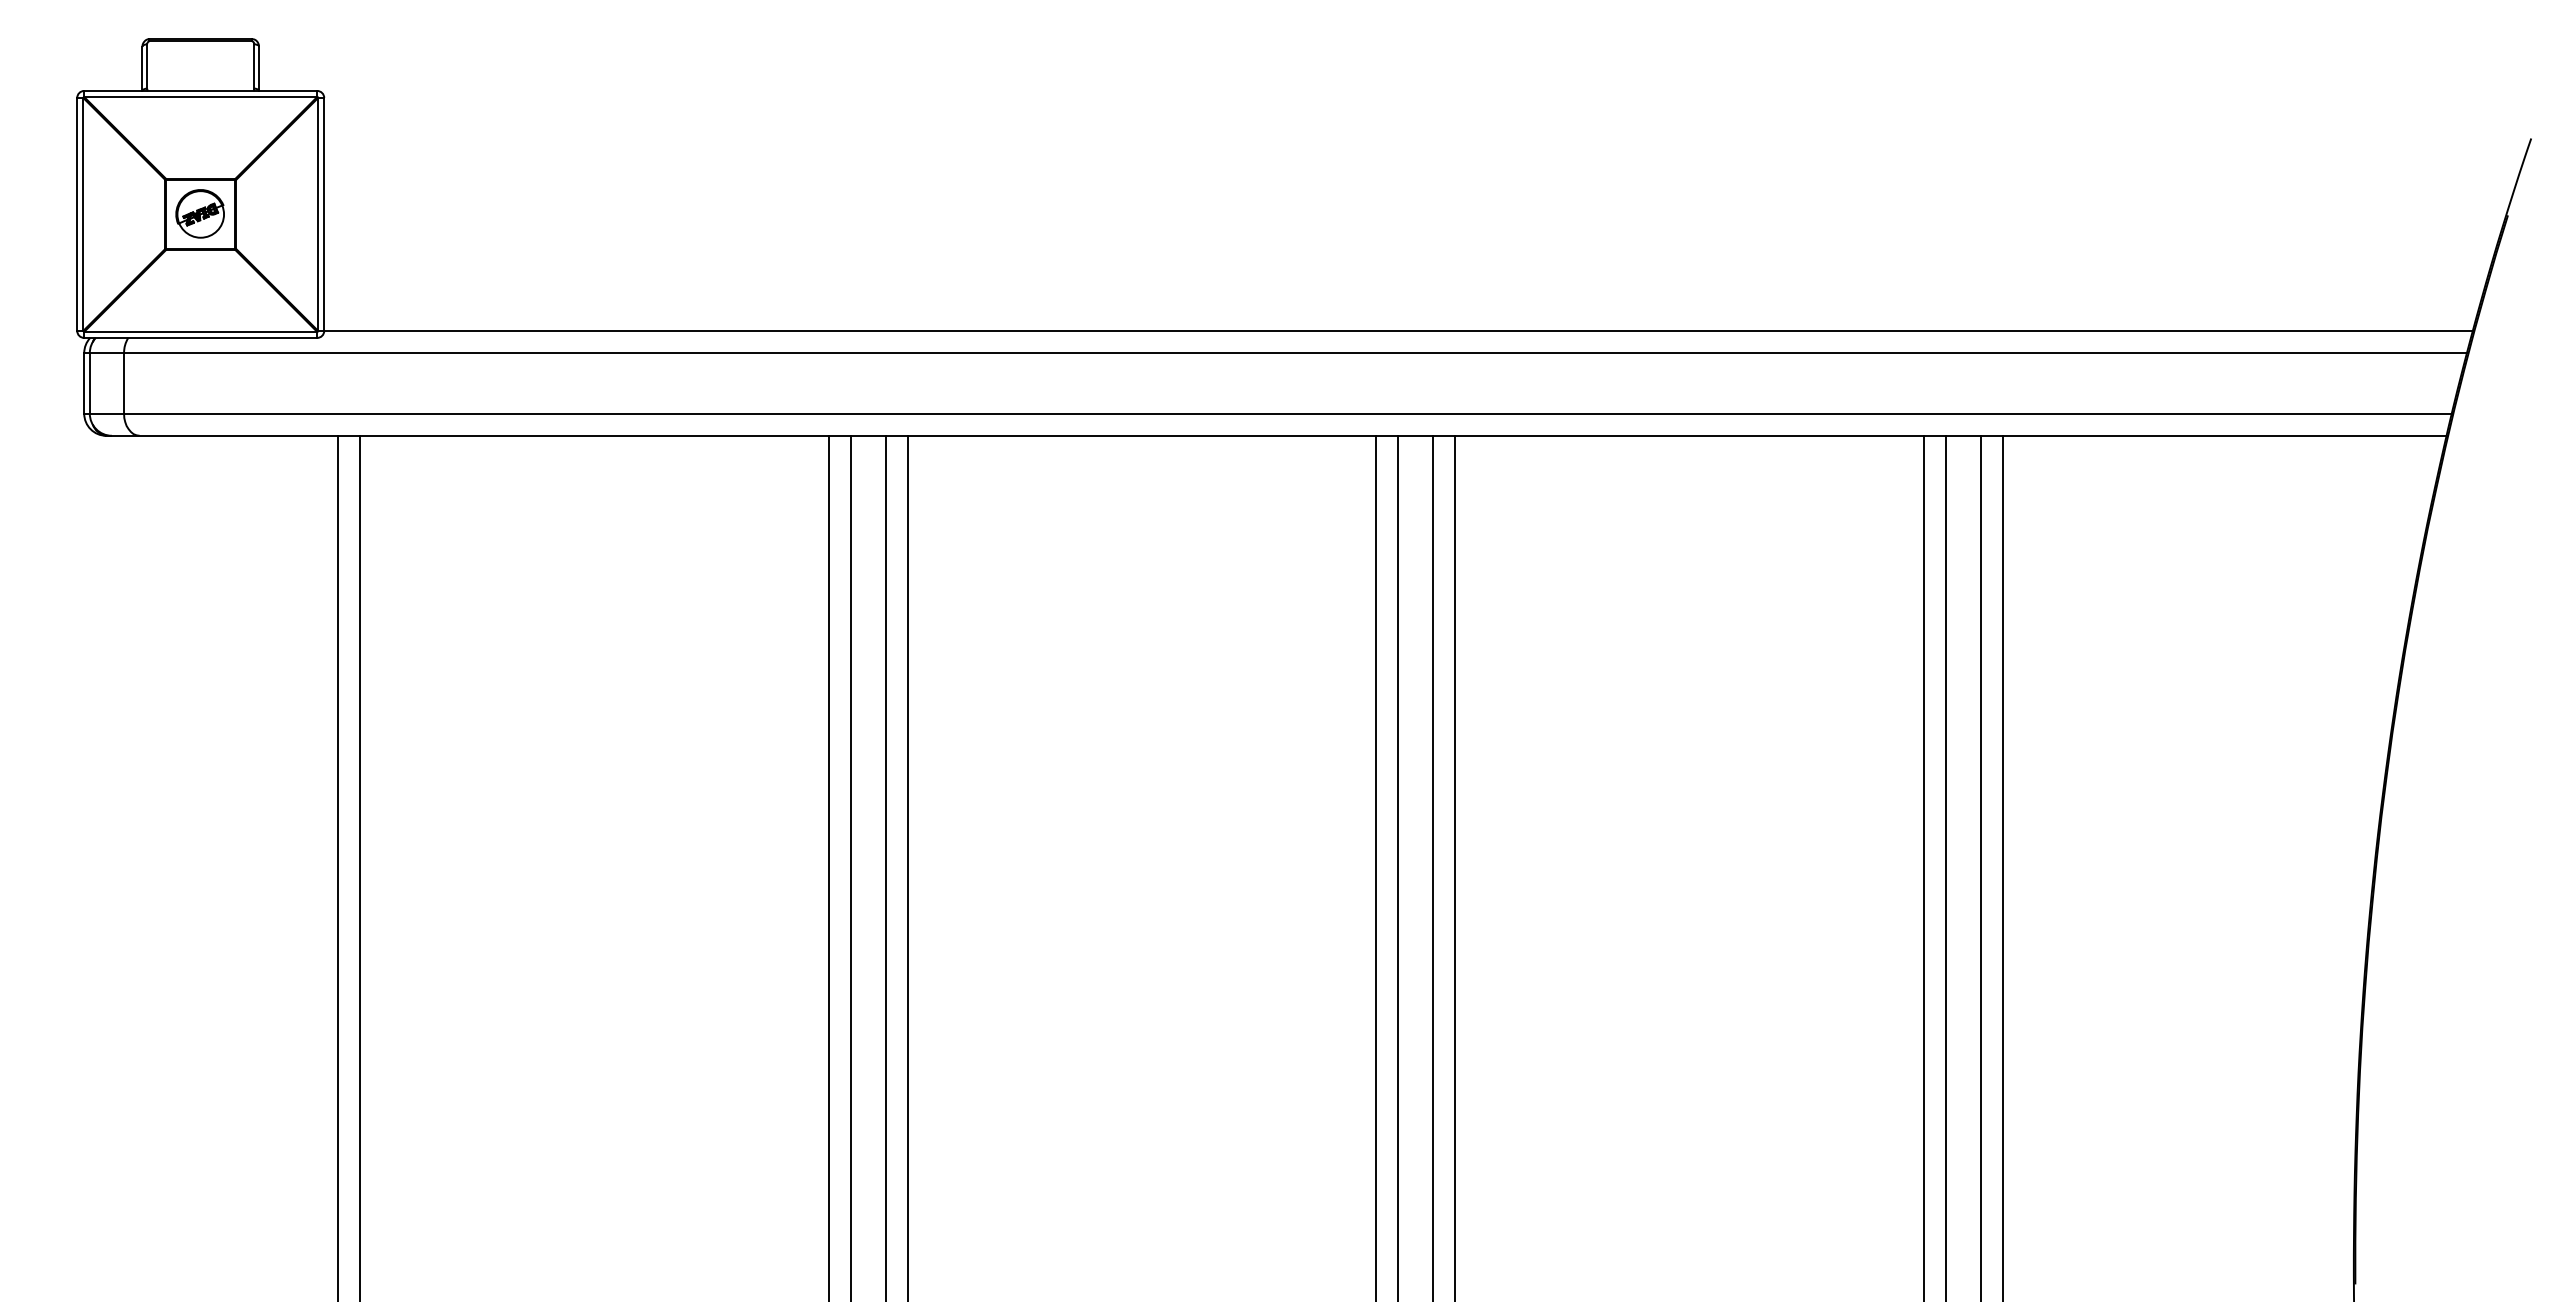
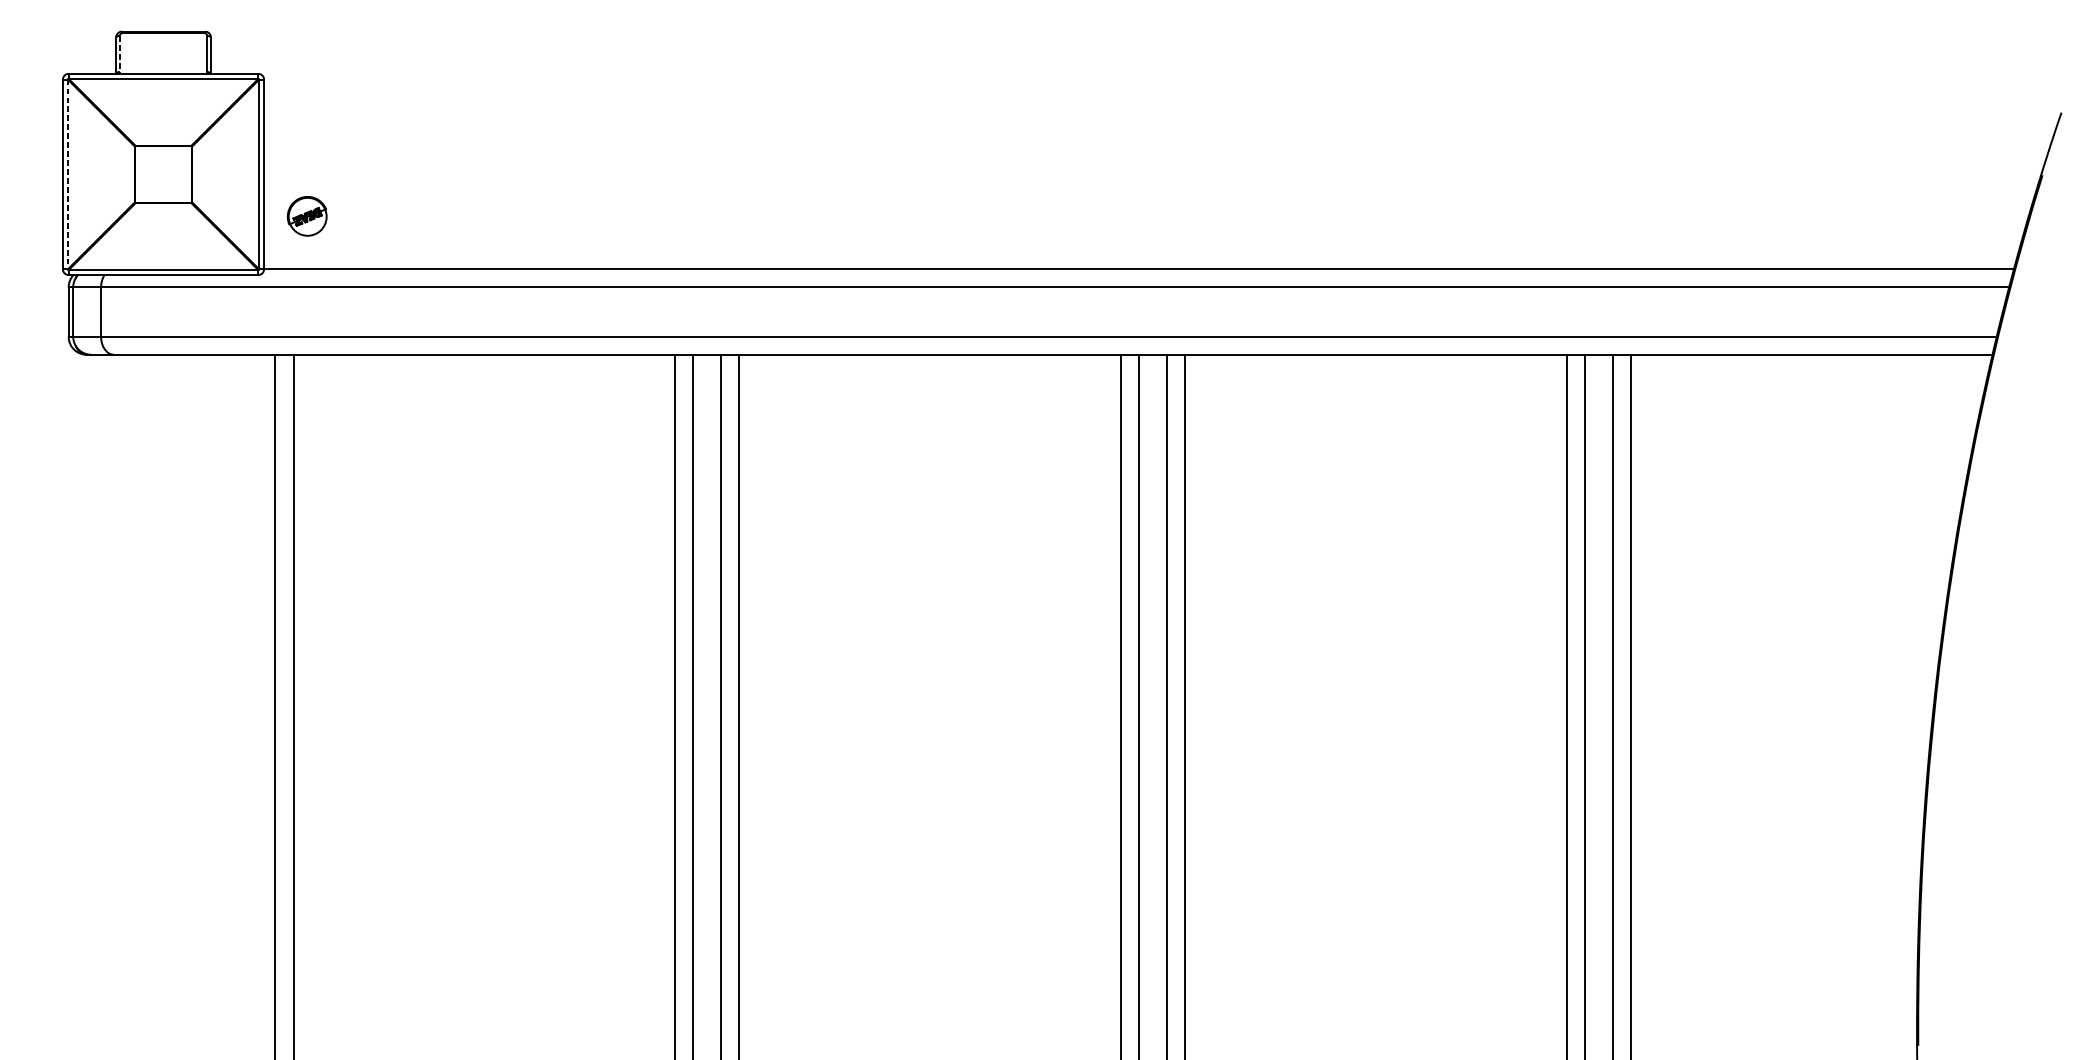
line: (147, 66) -> (120, 53), solid -> dashed
part: (199, 213) -> (306, 216), moved
line: (83, 214) -> (68, 174), solid -> dashed

